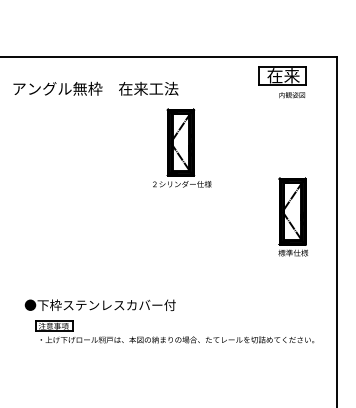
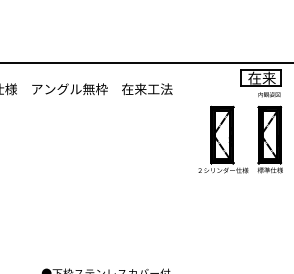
part: (182, 147) -> (223, 139), moved
part: (292, 216) -> (269, 139), moved

